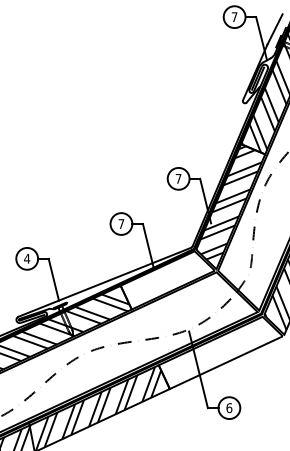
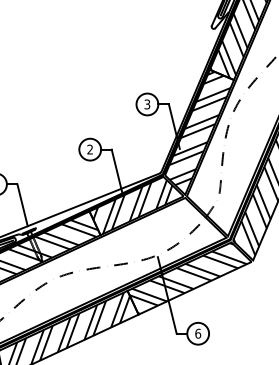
text: (178, 178) -> (147, 104), 7 -> 3
text: (121, 223) -> (90, 149), 7 -> 2
hatch: (169, 281) -> (138, 207), added
hatch: (219, 352) -> (188, 278), added

